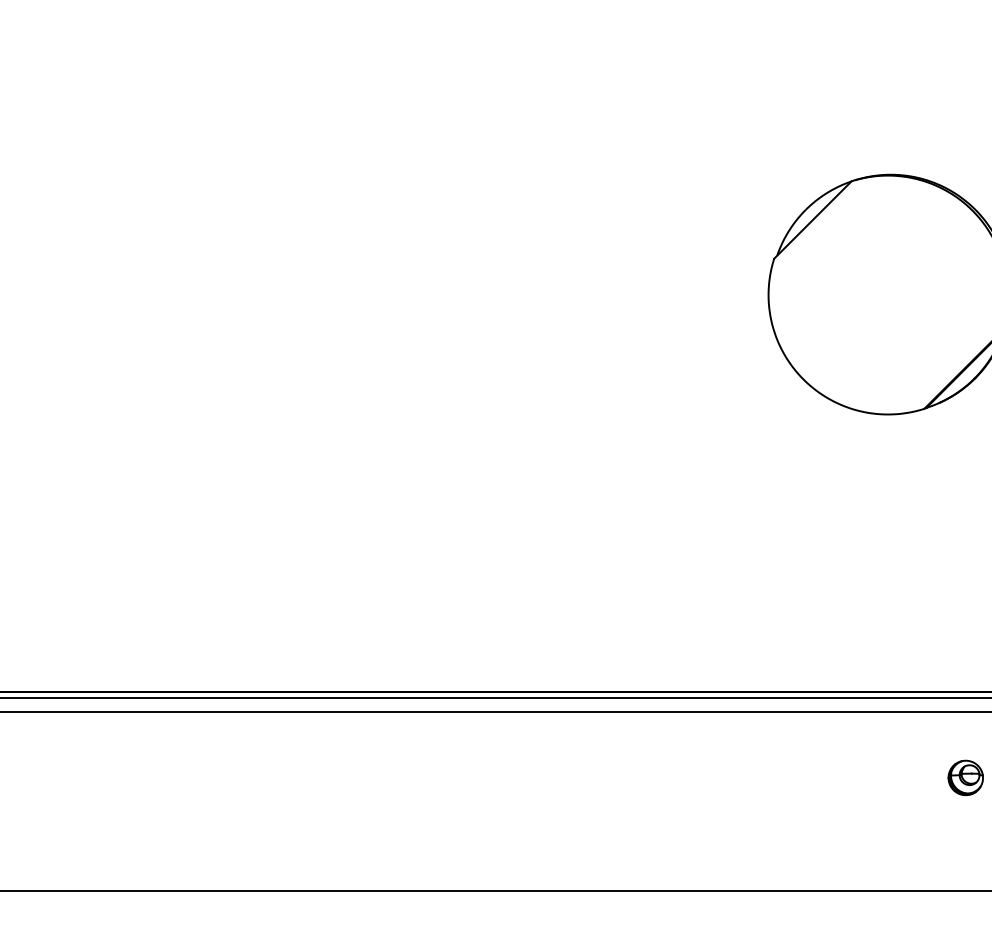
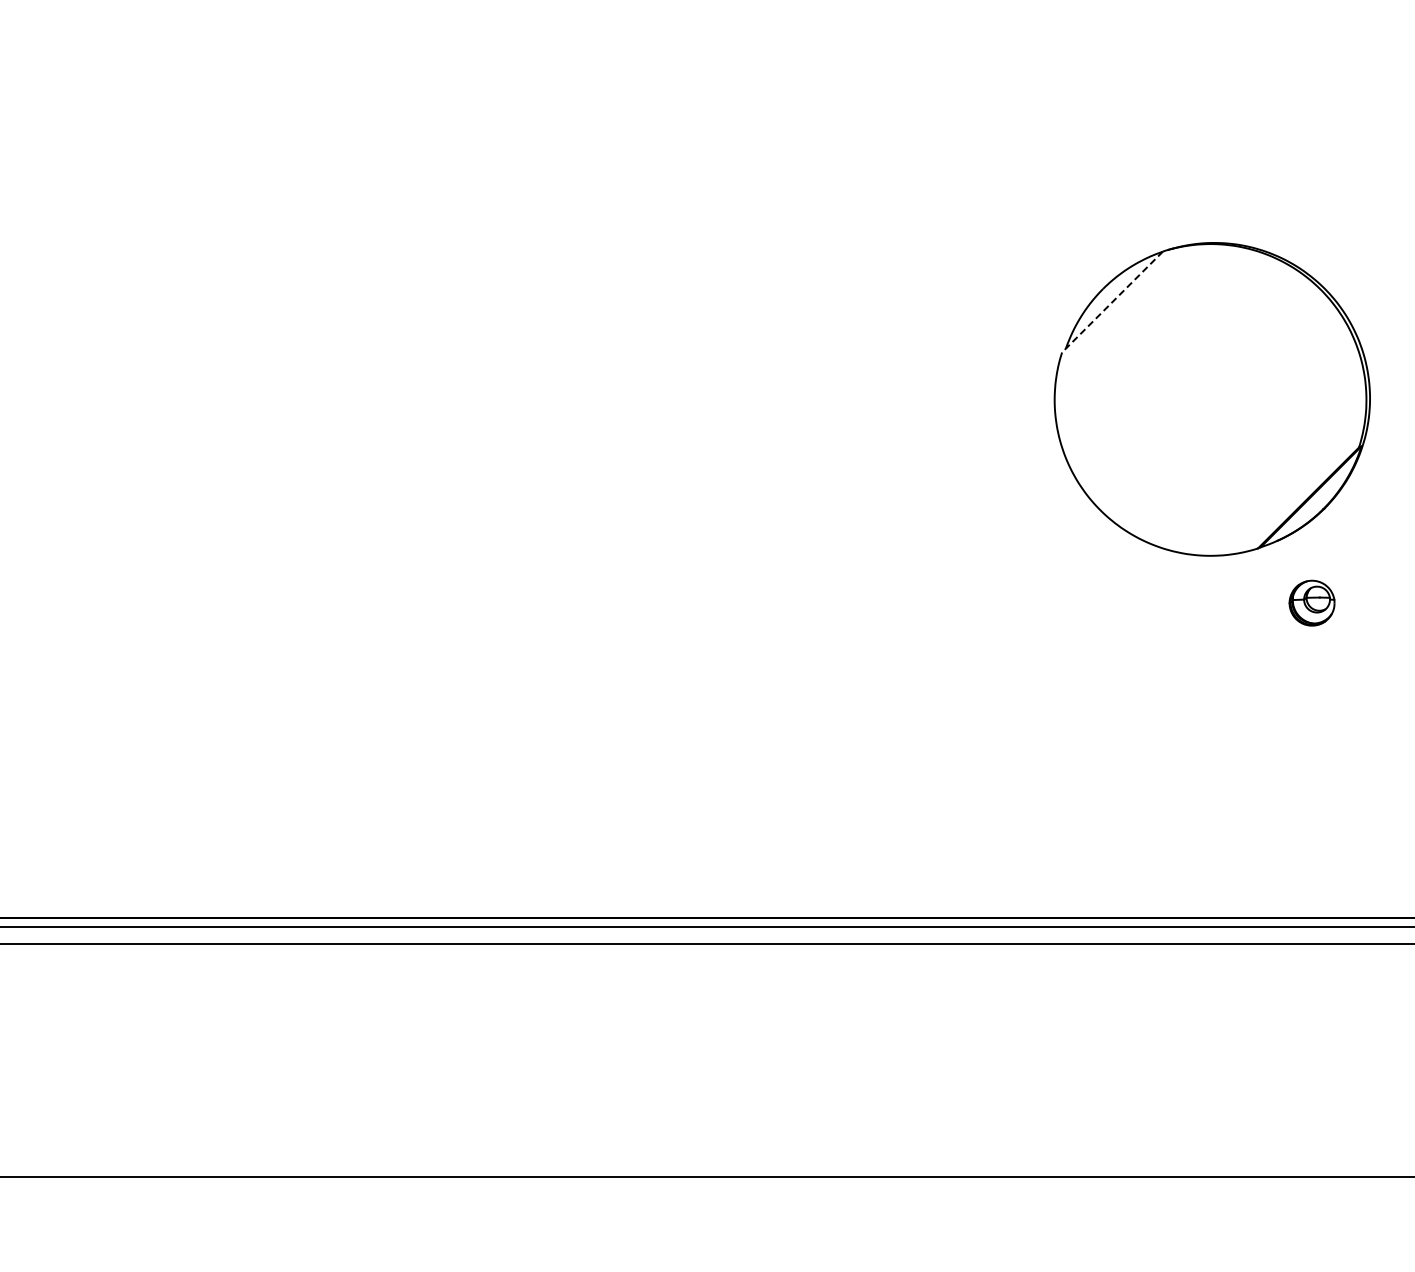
line: (812, 220) -> (1112, 302), solid -> dashed
part: (965, 777) -> (1311, 602), moved

